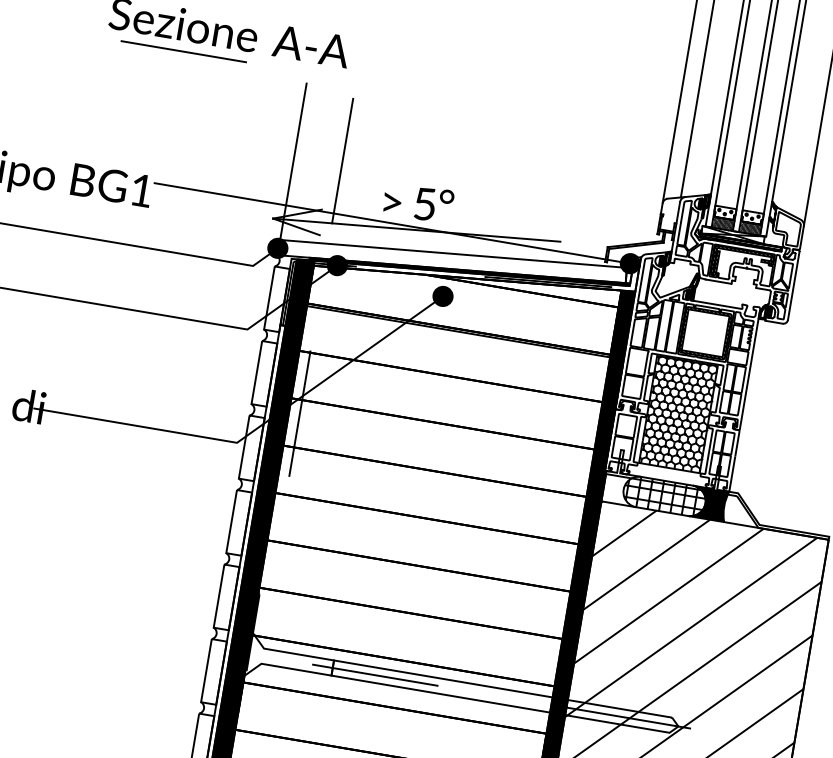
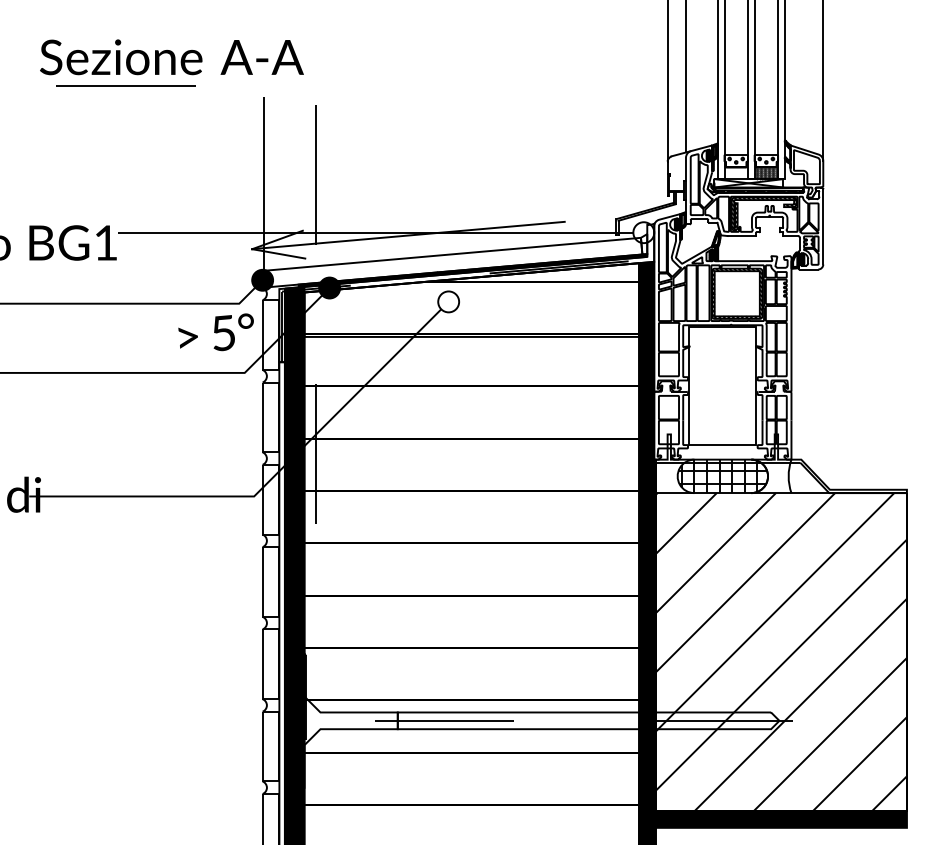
text: (417, 202) -> (215, 332), moved
hatch: (722, 223) -> (735, 172), removed
fill: (630, 263) -> (643, 232), removed
fill: (442, 296) -> (448, 301), removed
hatch: (678, 414) -> (722, 385), removed
fill: (708, 503) -> (771, 476), removed

